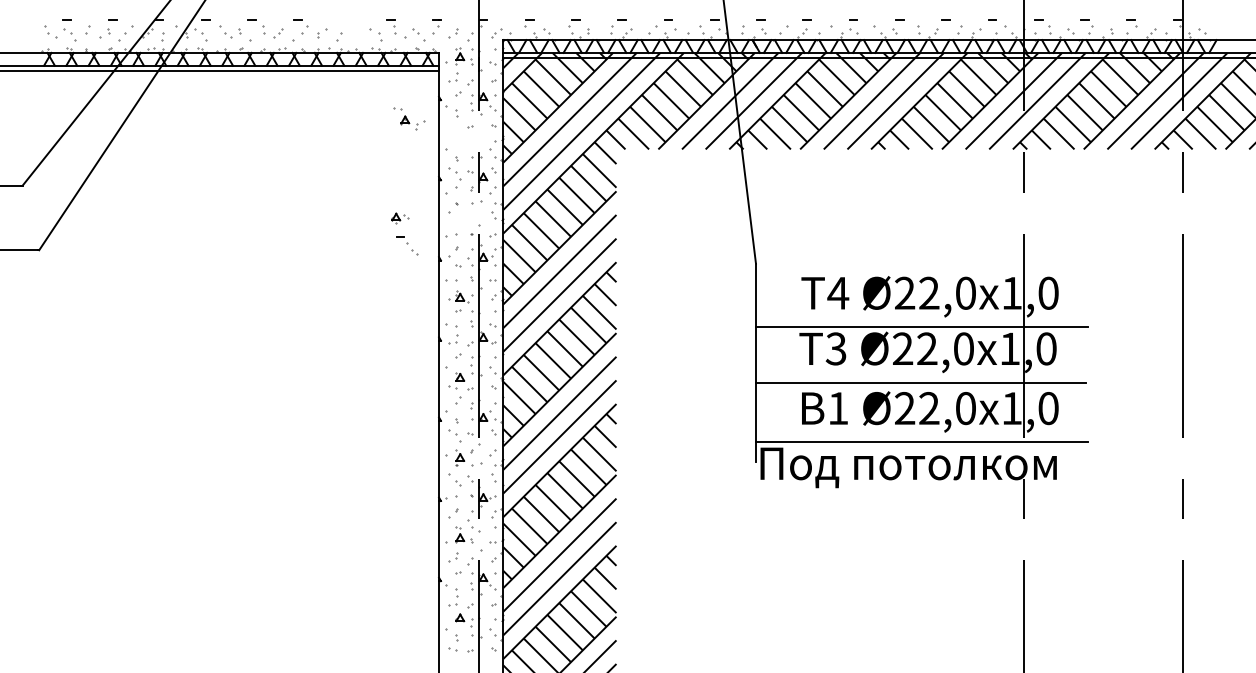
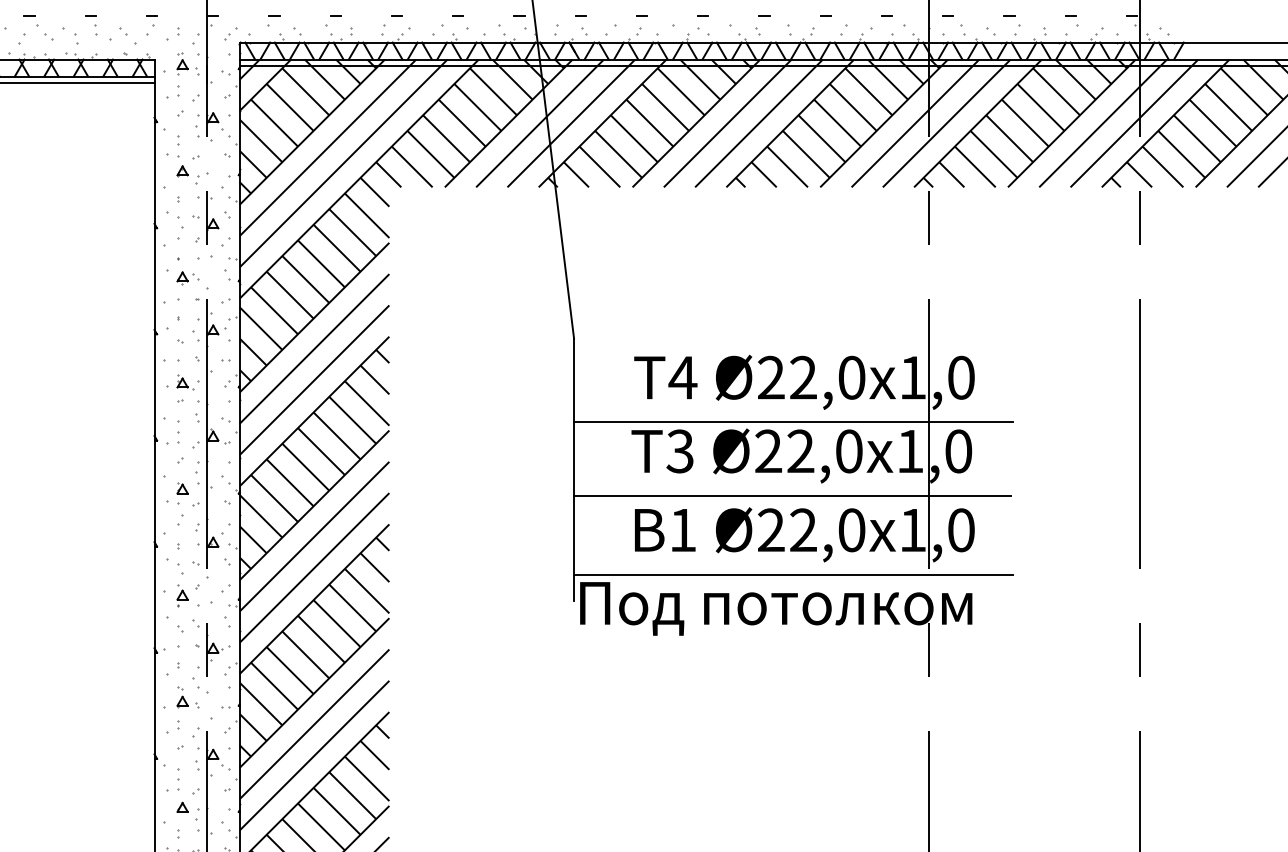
part: (409, 118) -> (188, 168), moved
part: (400, 218) -> (188, 278), moved
part: (407, 245) -> (38, 27), moved

